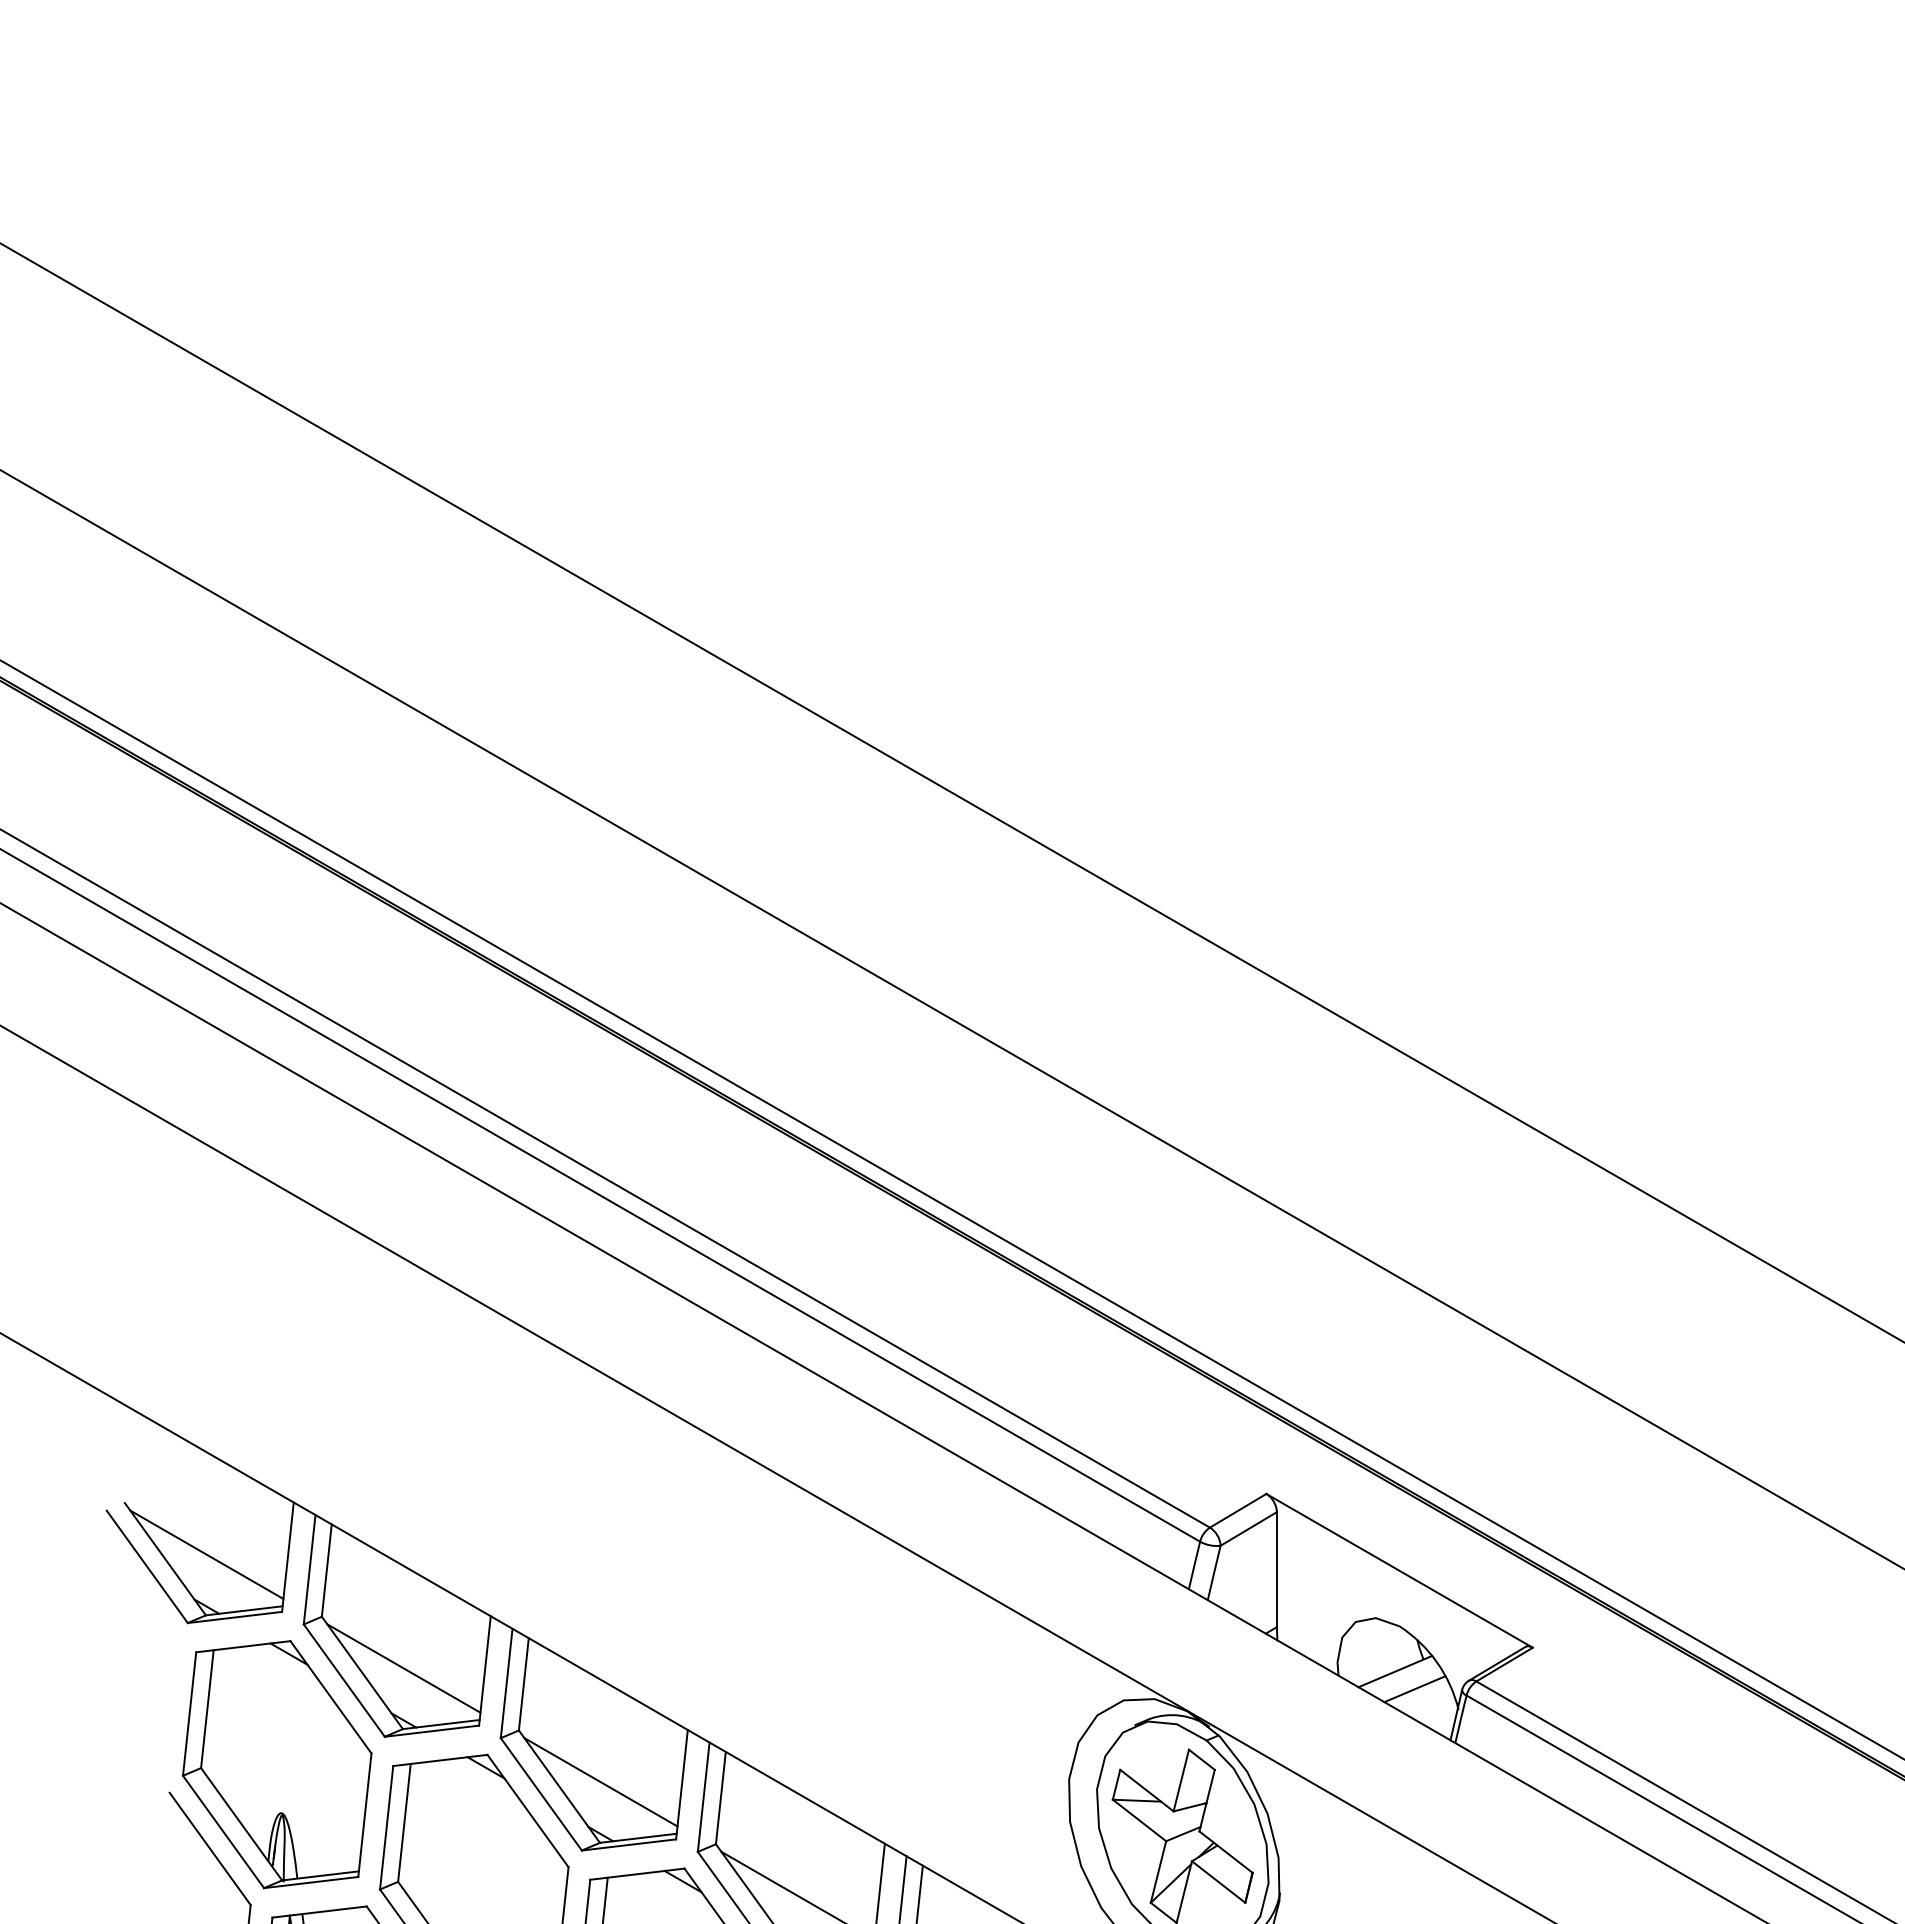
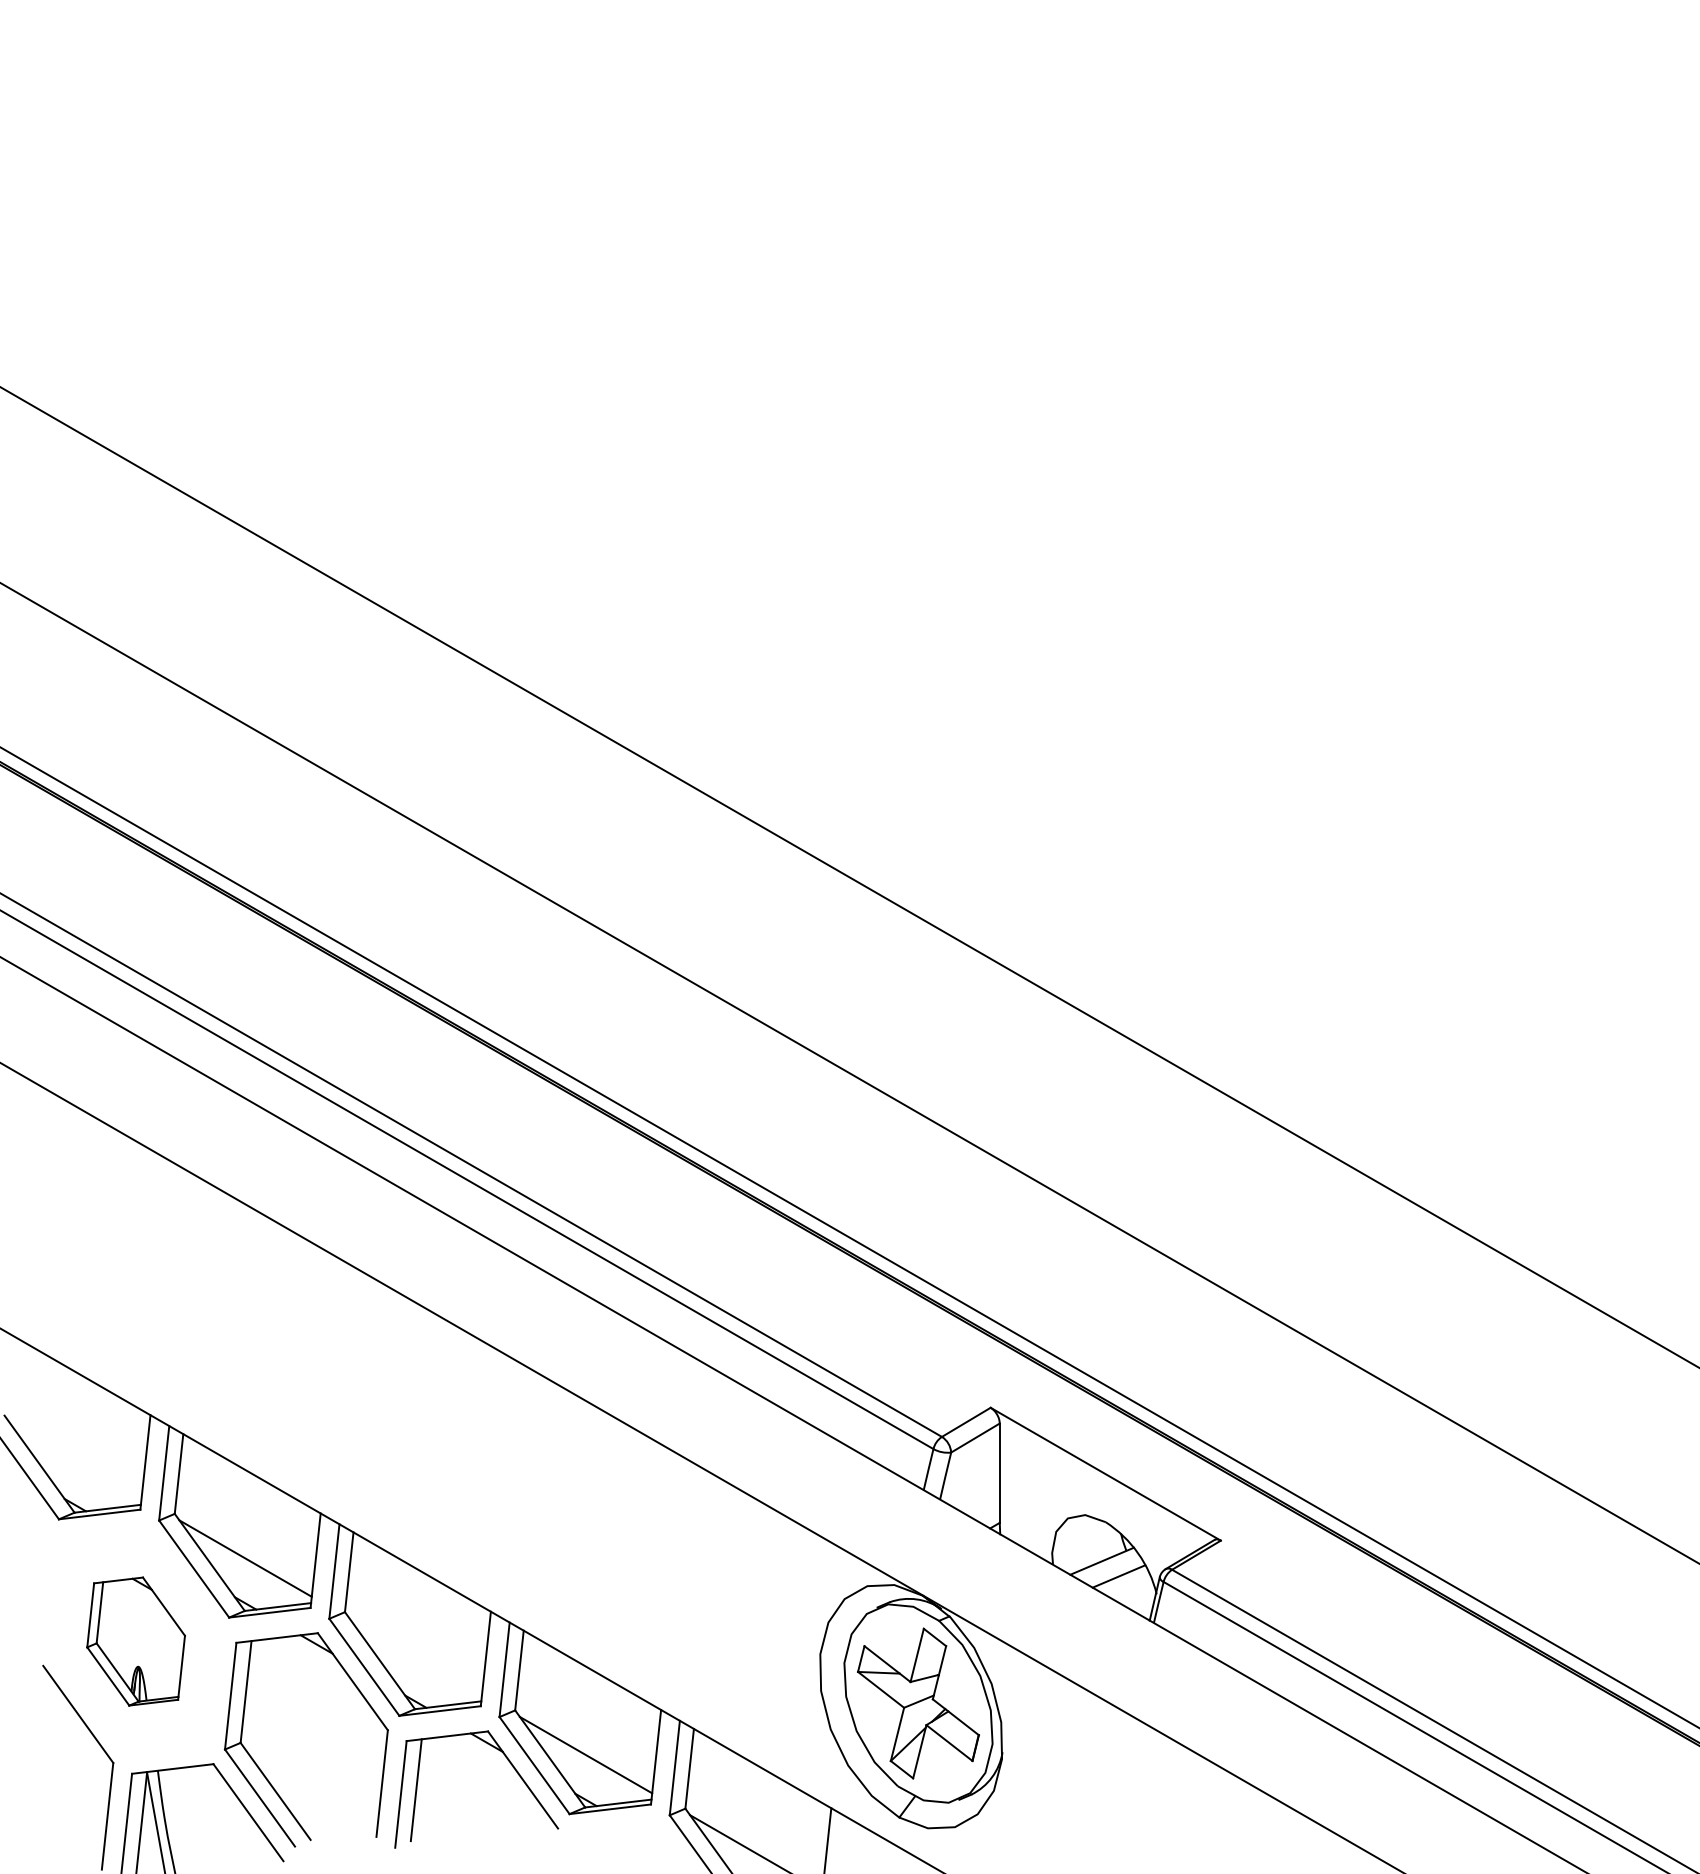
line: (206, 1554) -> (75, 1460), removed
part: (276, 1764) -> (135, 1641), size x0.6
line: (600, 1781) -> (415, 1656), removed

